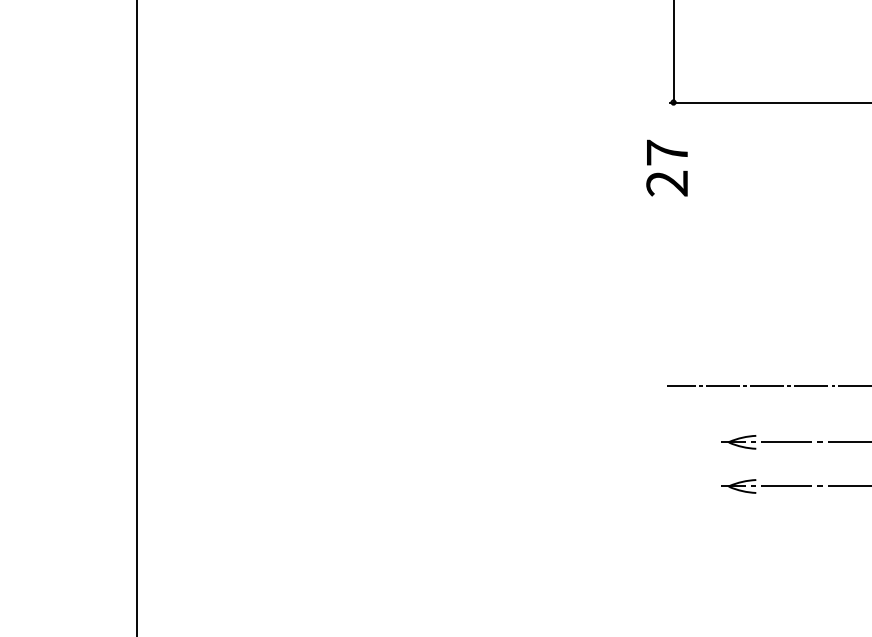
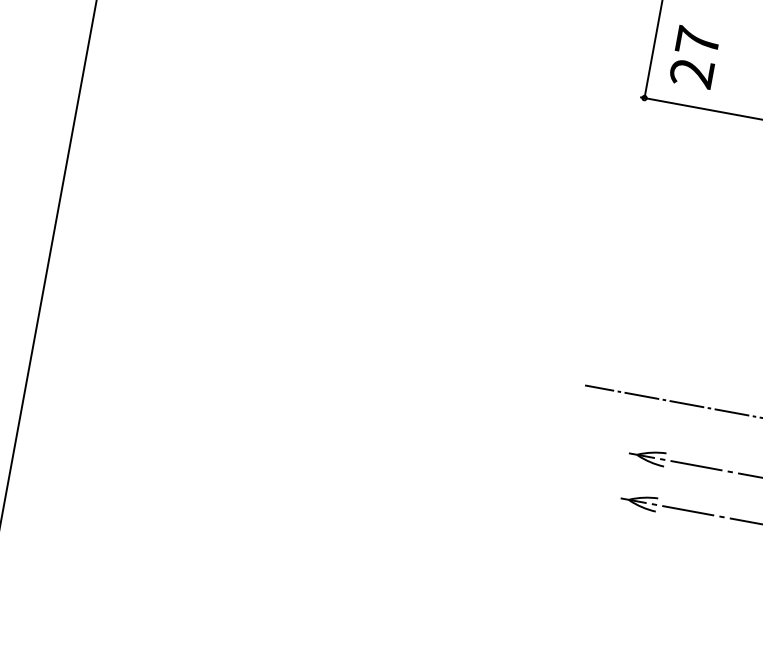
text: (666, 167) -> (694, 56), moved

